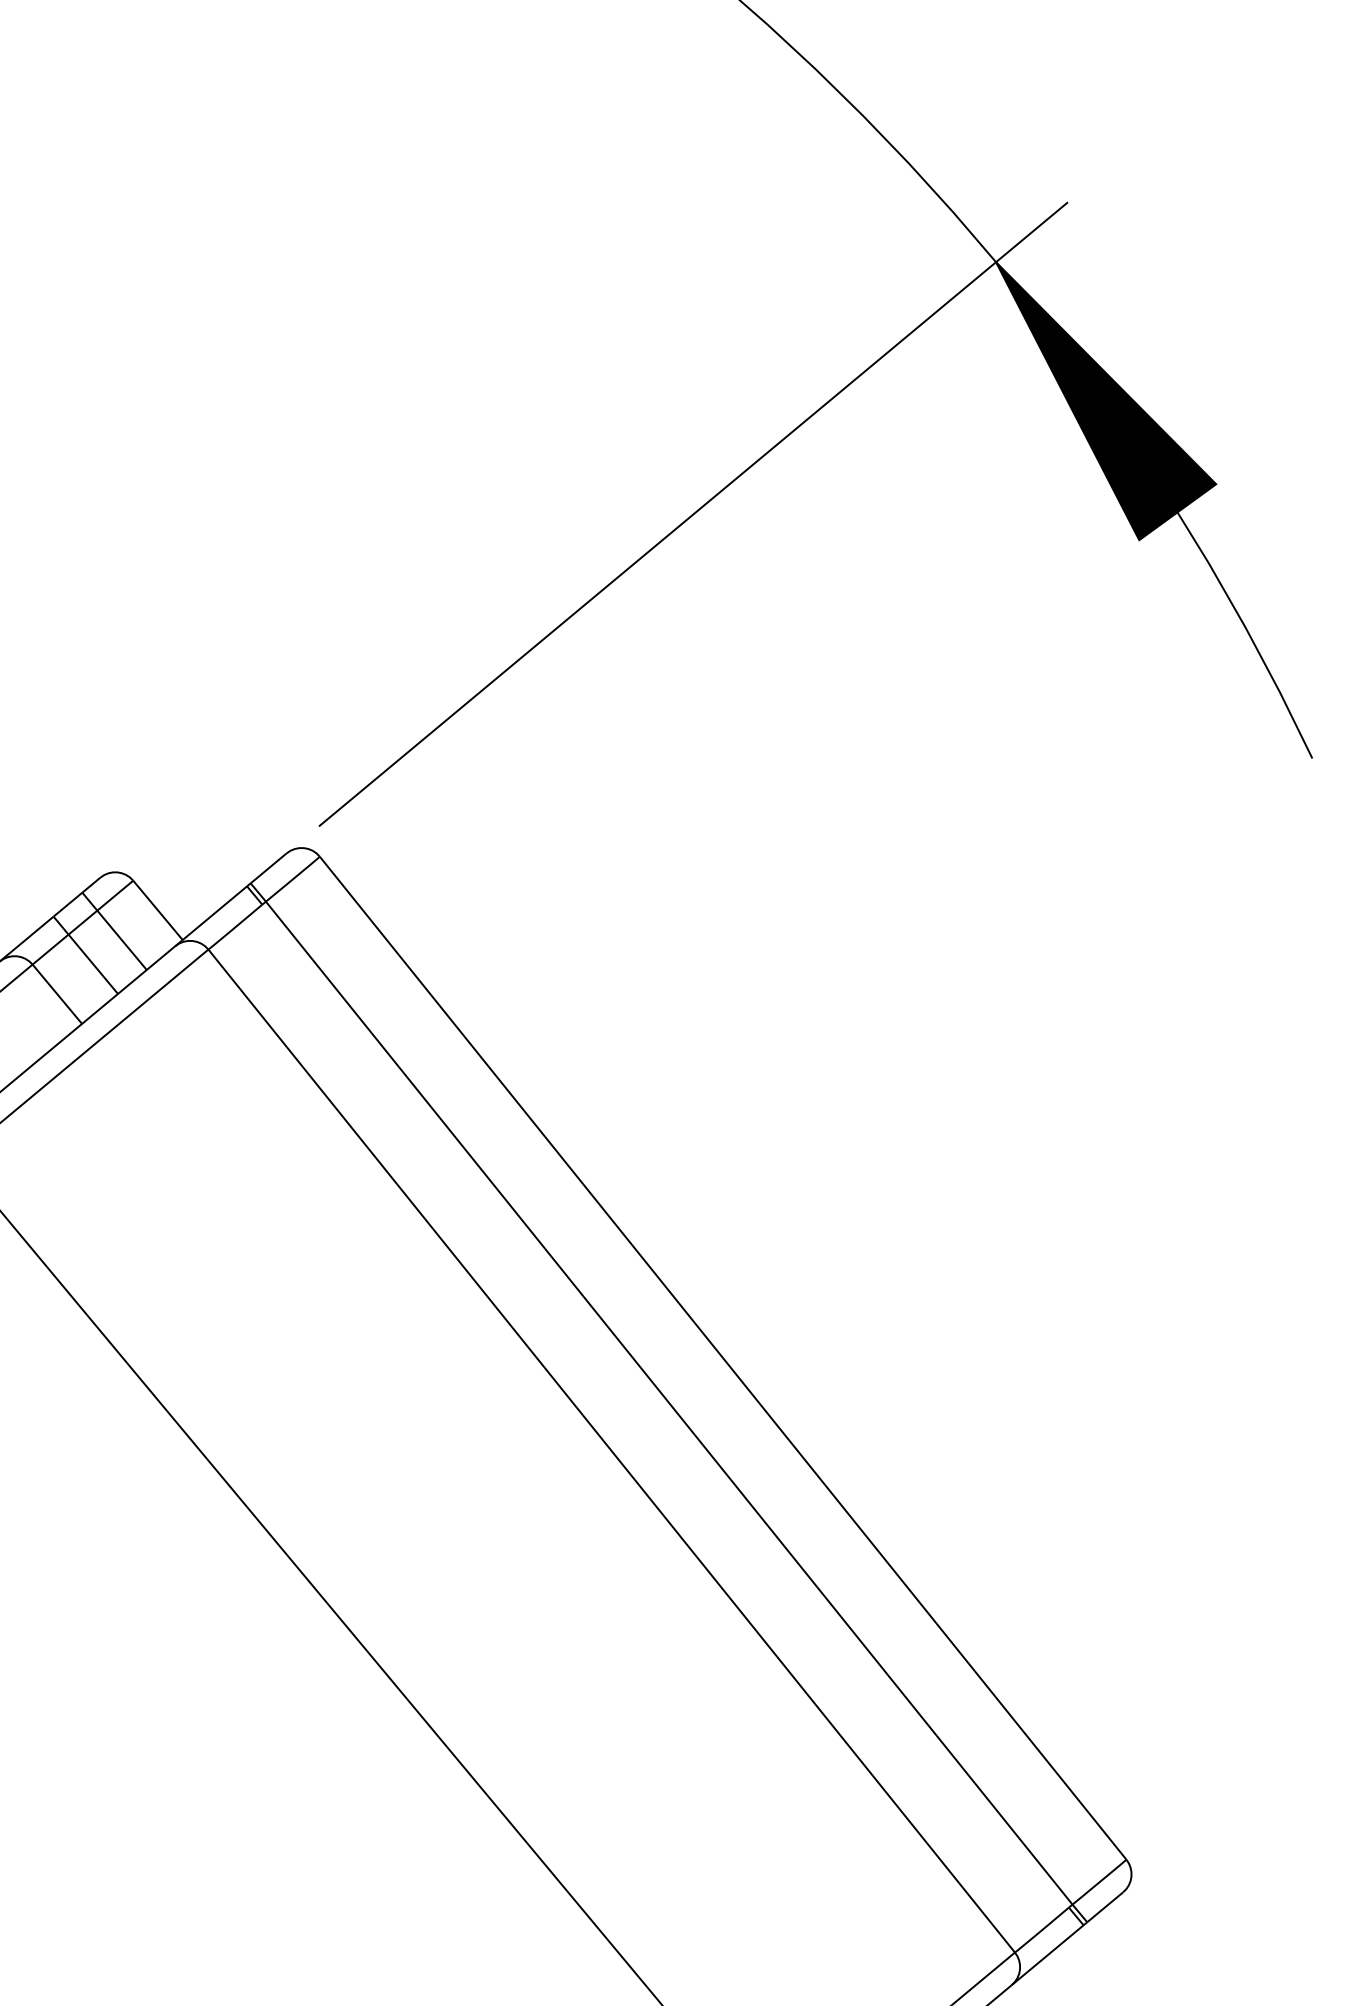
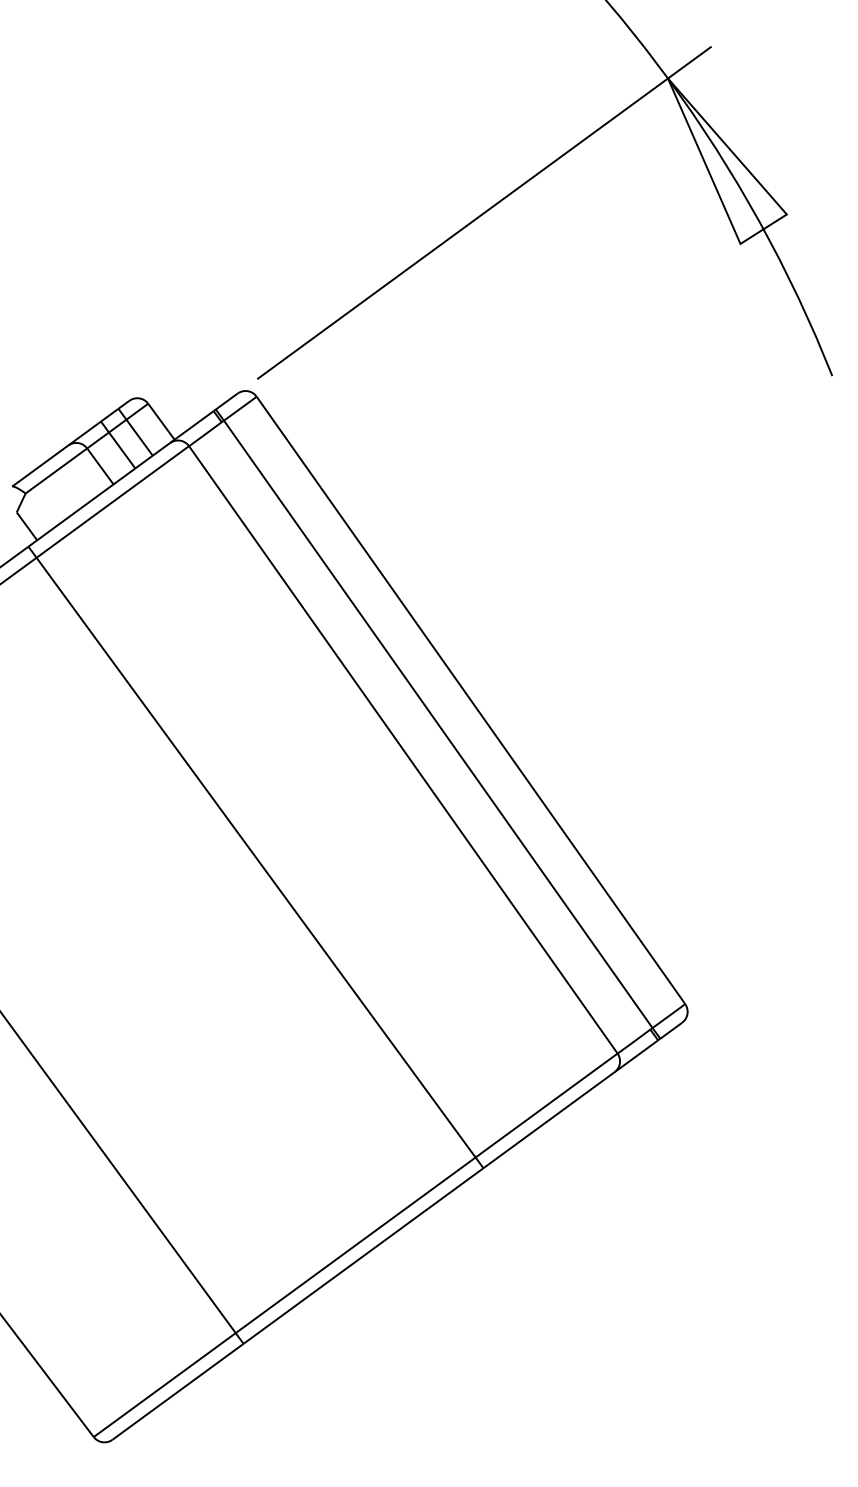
fill: (1107, 397) -> (727, 160), removed

